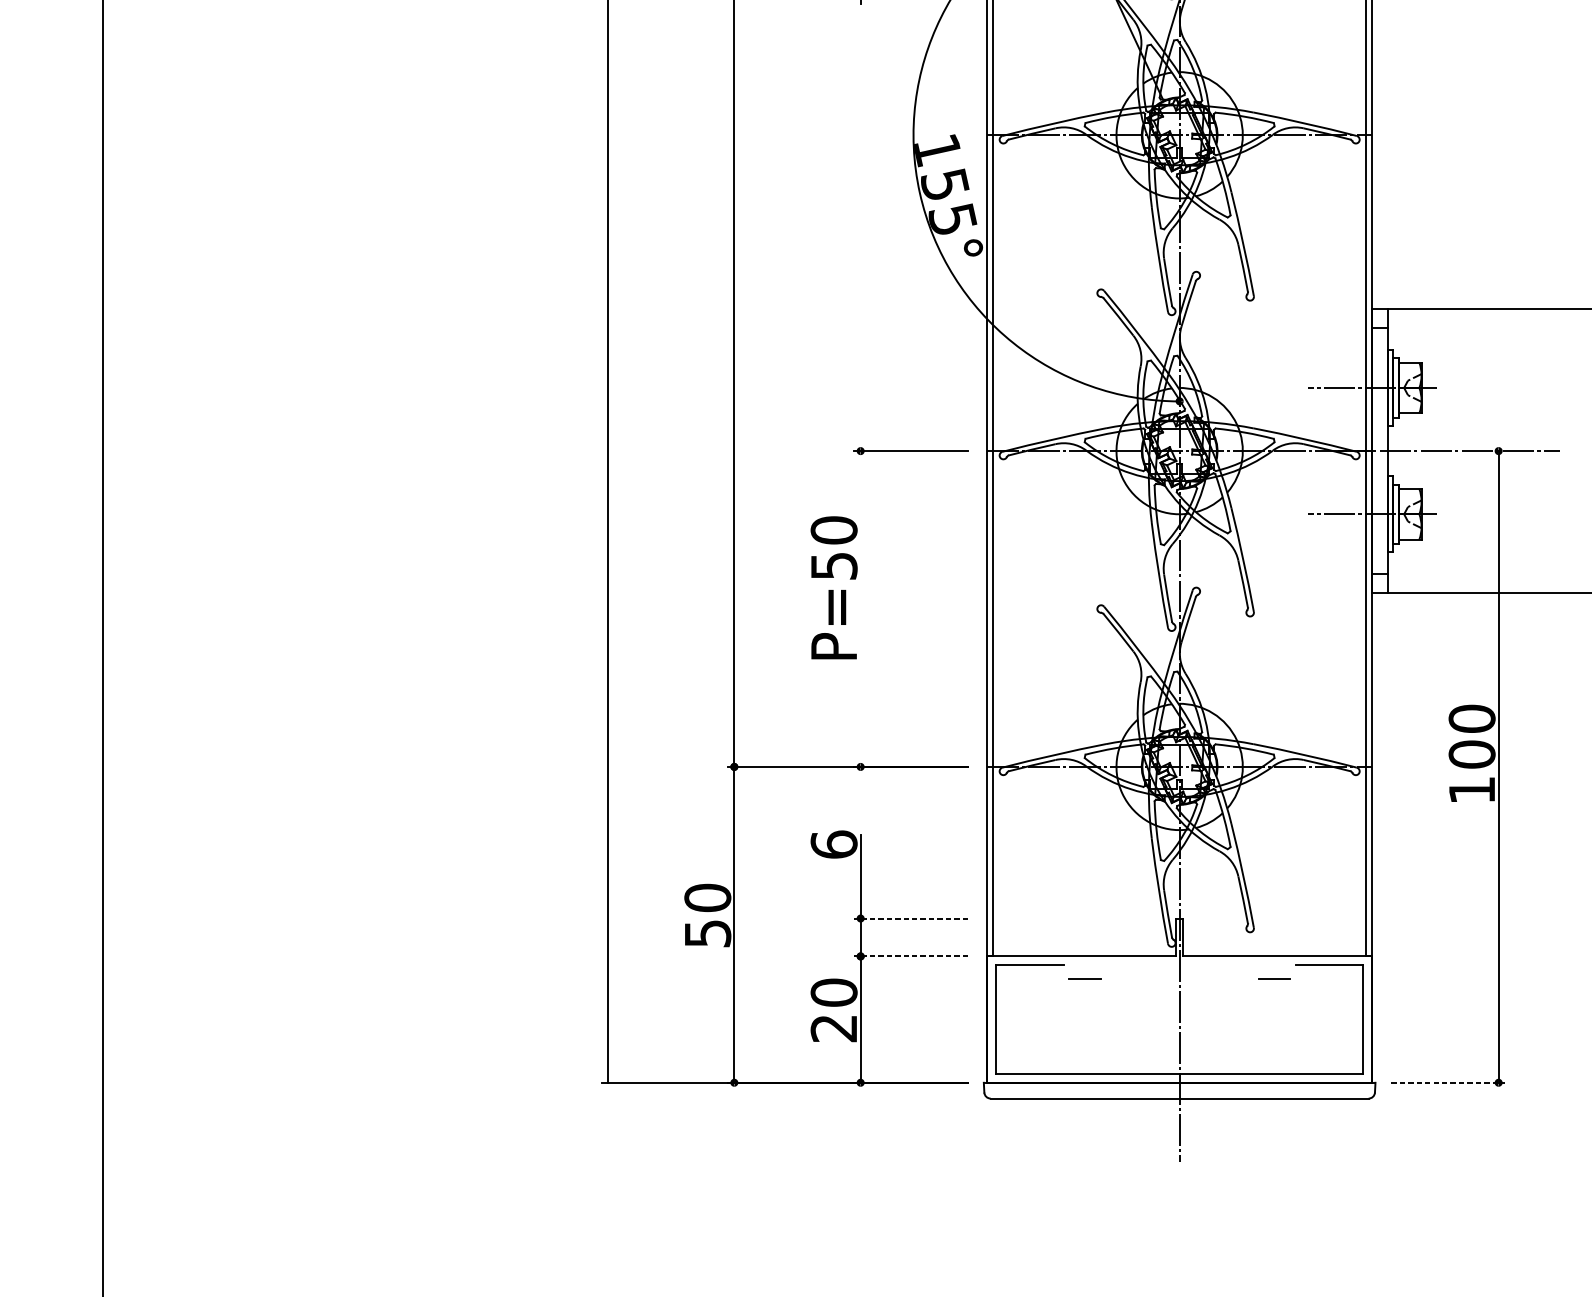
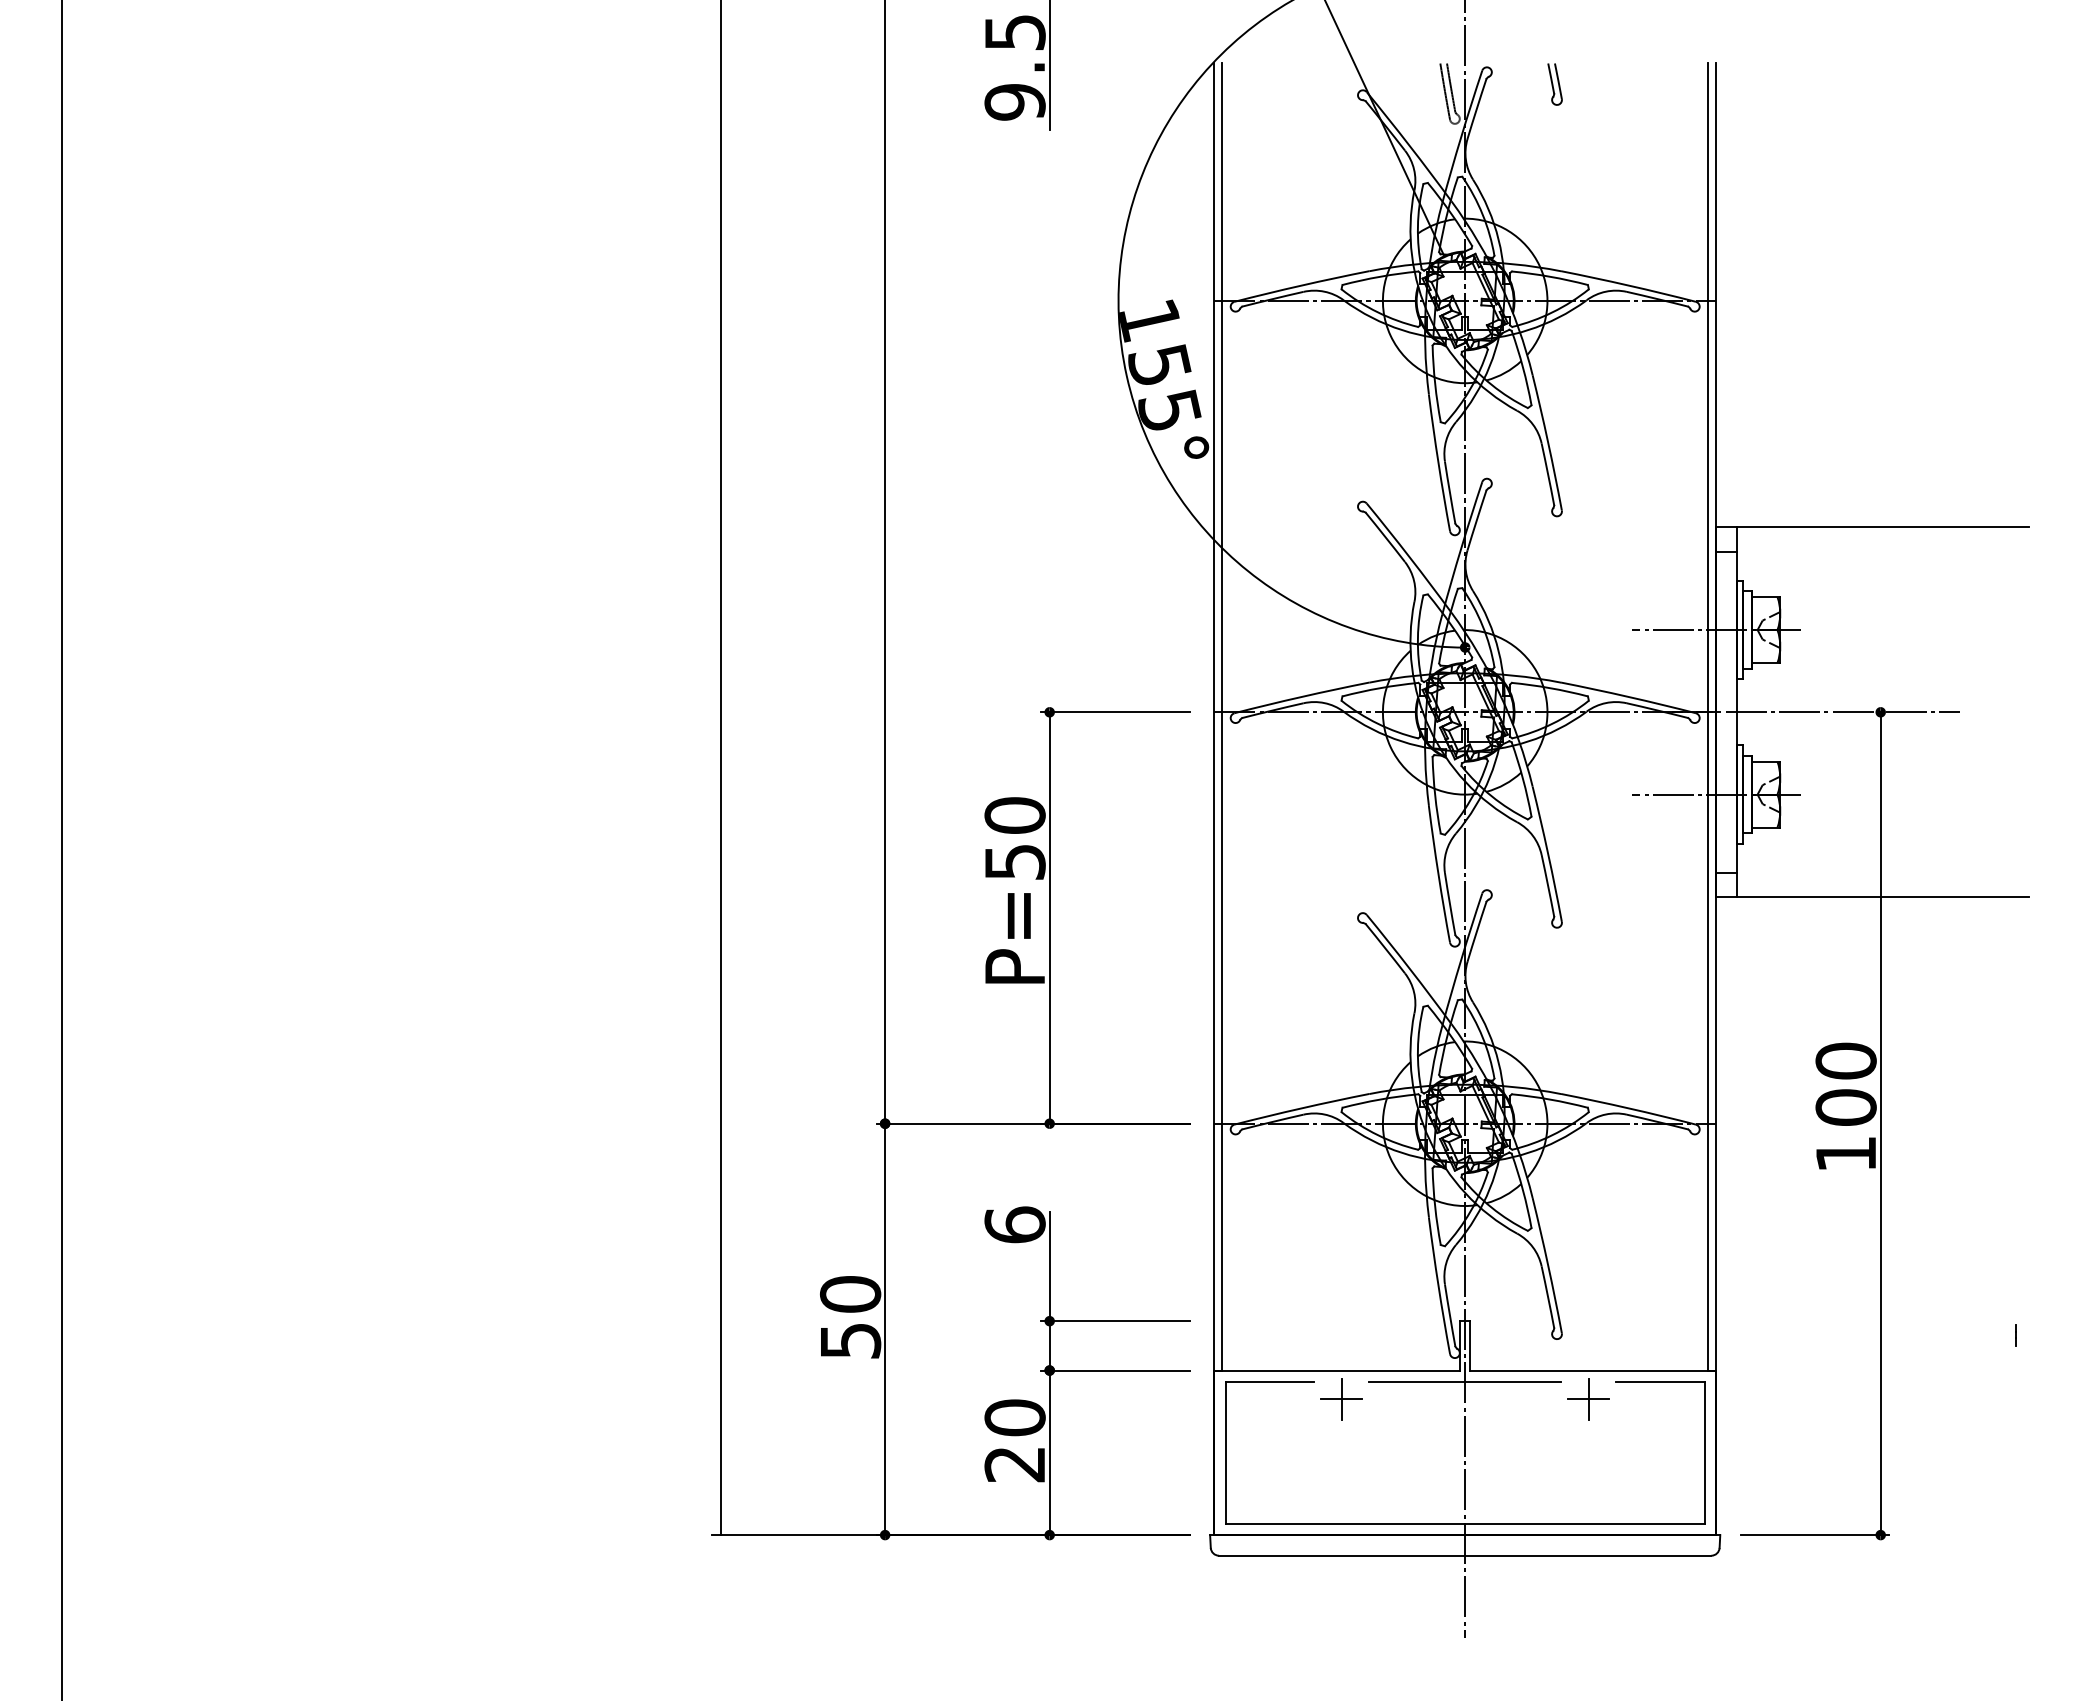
line: (860, 608) -> (1049, 917), added
line: (911, 918) -> (1115, 1321), dashed -> solid
line: (911, 956) -> (1115, 1370), dashed -> solid
line: (1179, 965) -> (1465, 1382), added
line: (1084, 977) -> (1341, 1398), added
line: (1274, 977) -> (1588, 1398), added
line: (1448, 1083) -> (1815, 1535), dashed -> solid

